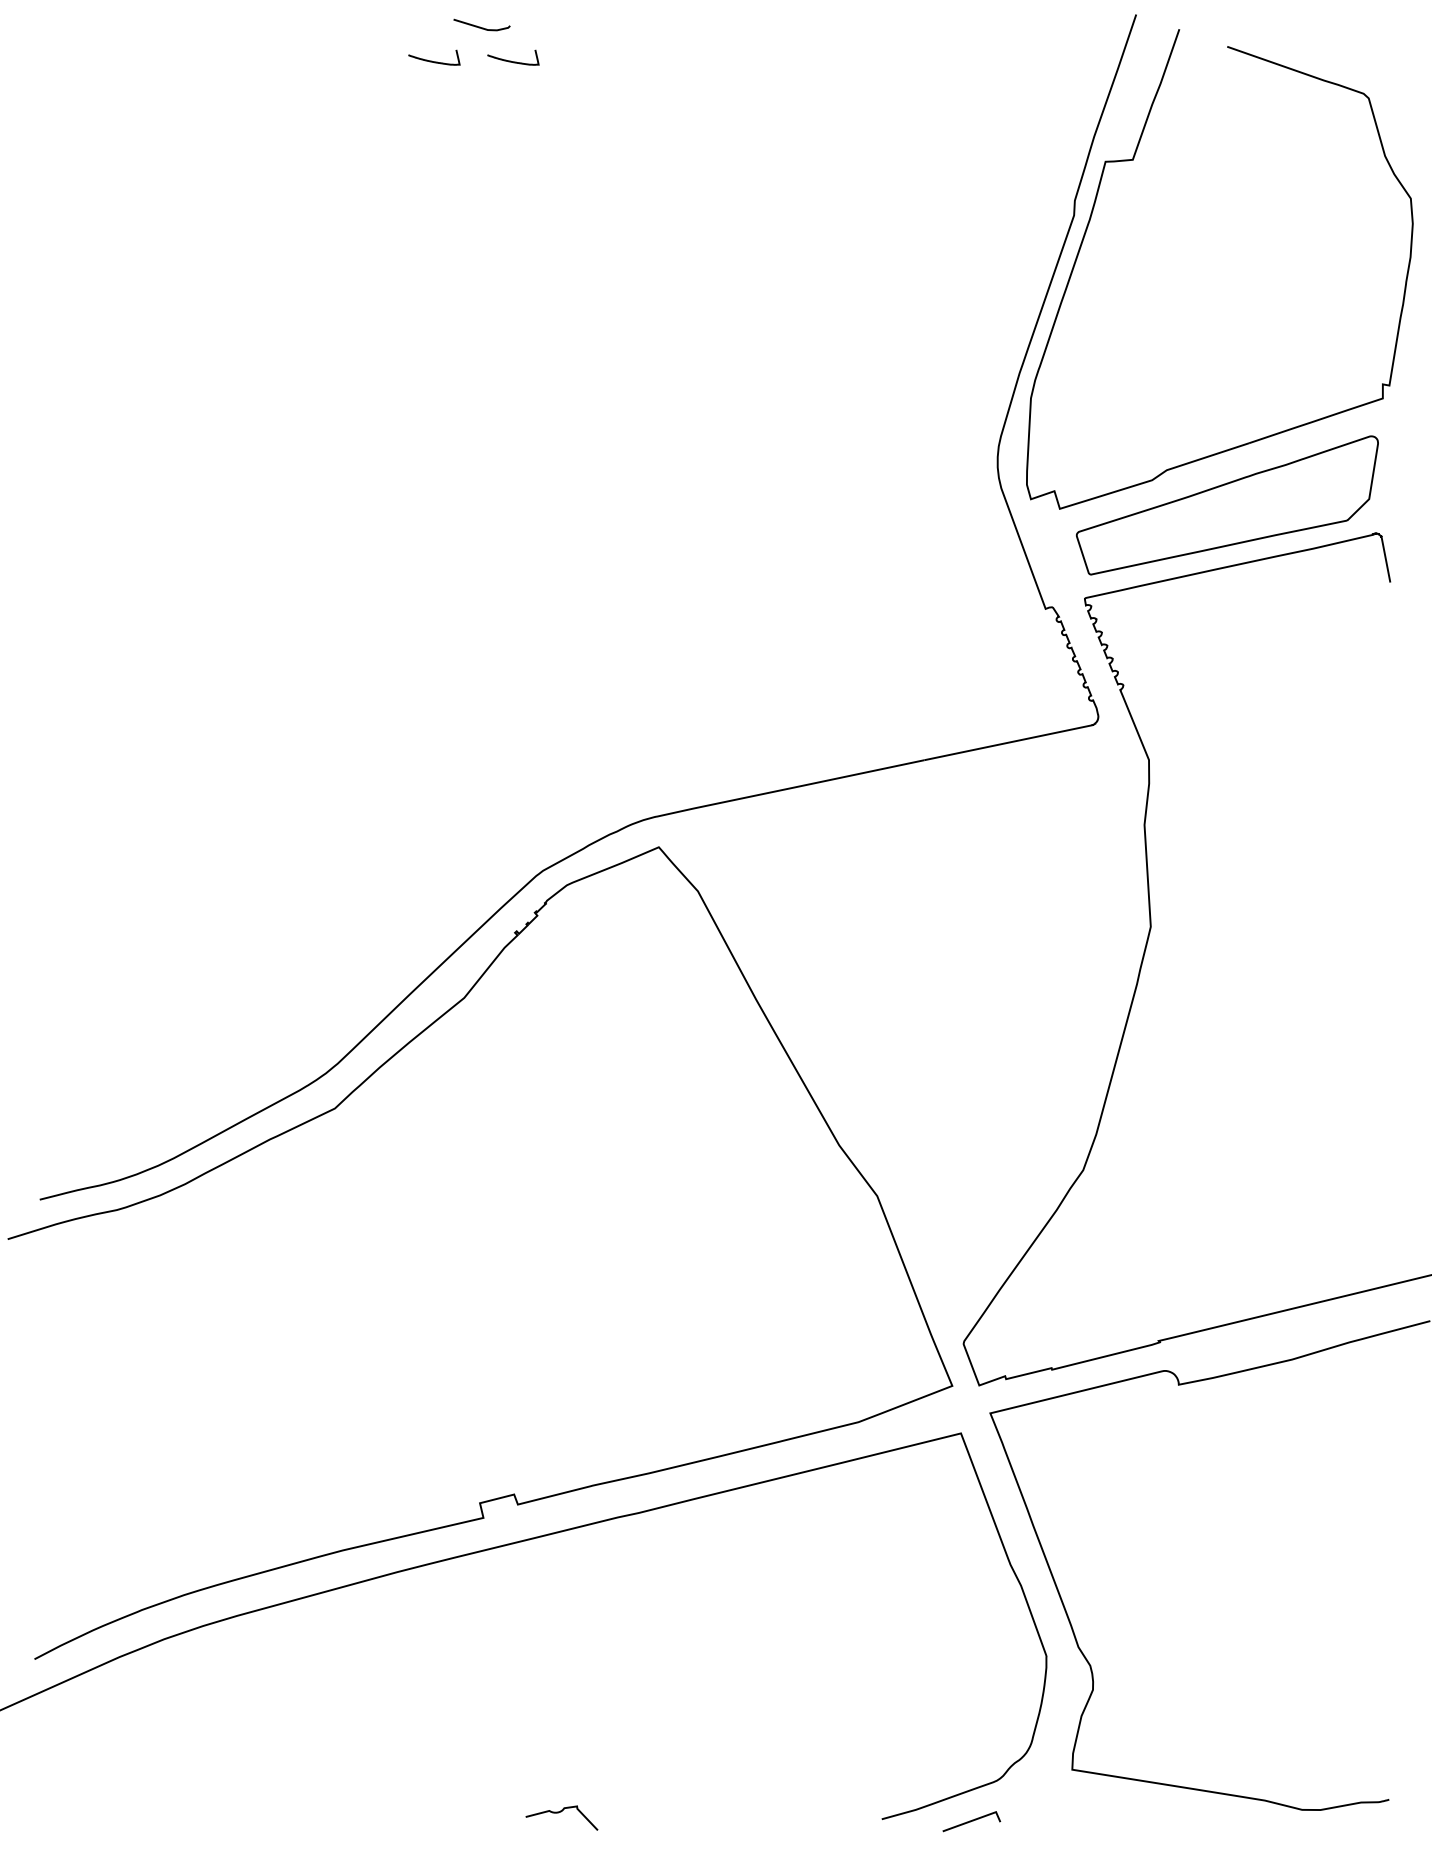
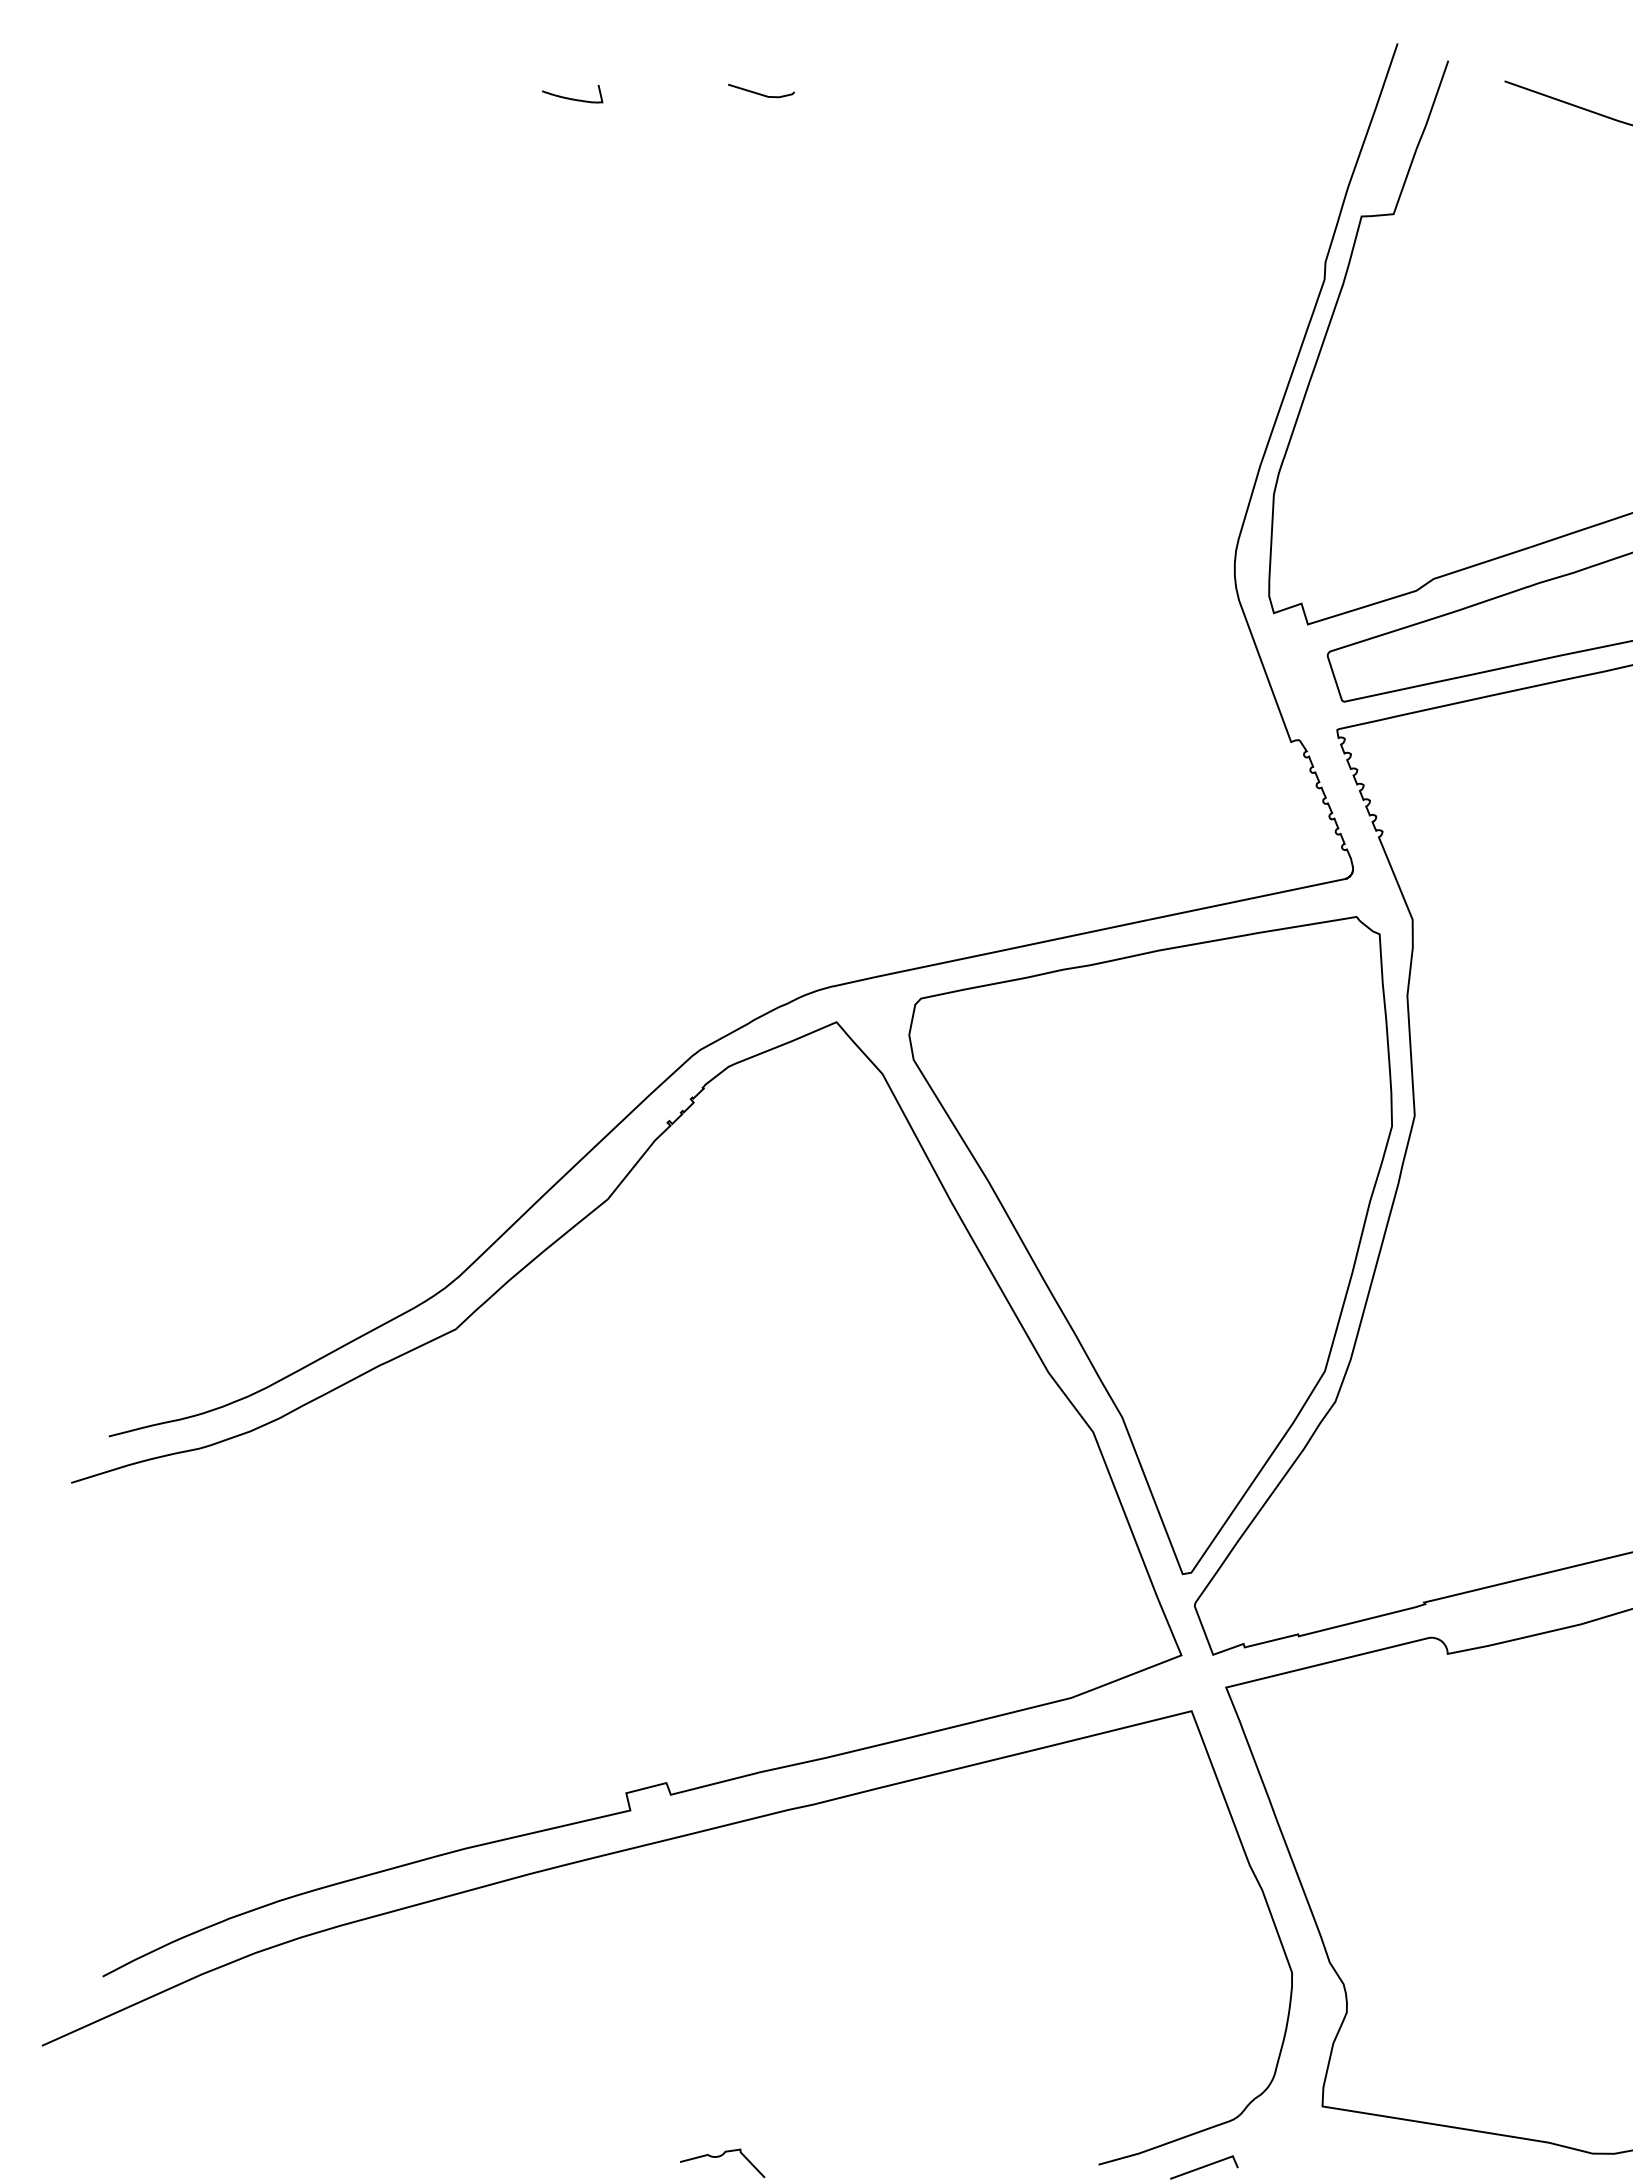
curve: (480, 26) -> (759, 92), moved
curve: (511, 60) -> (663, 97), removed
part: (925, 1036) -> (1149, 1244), added

